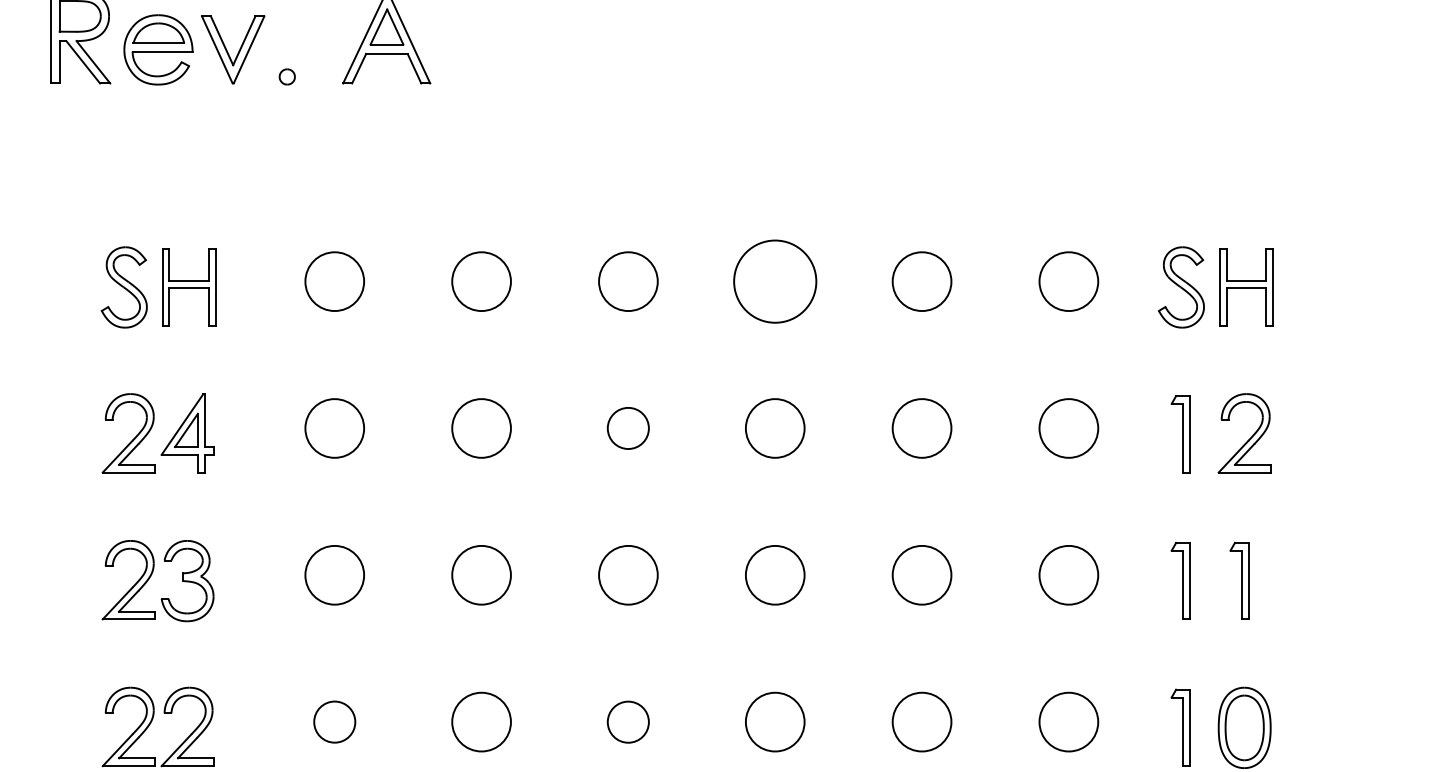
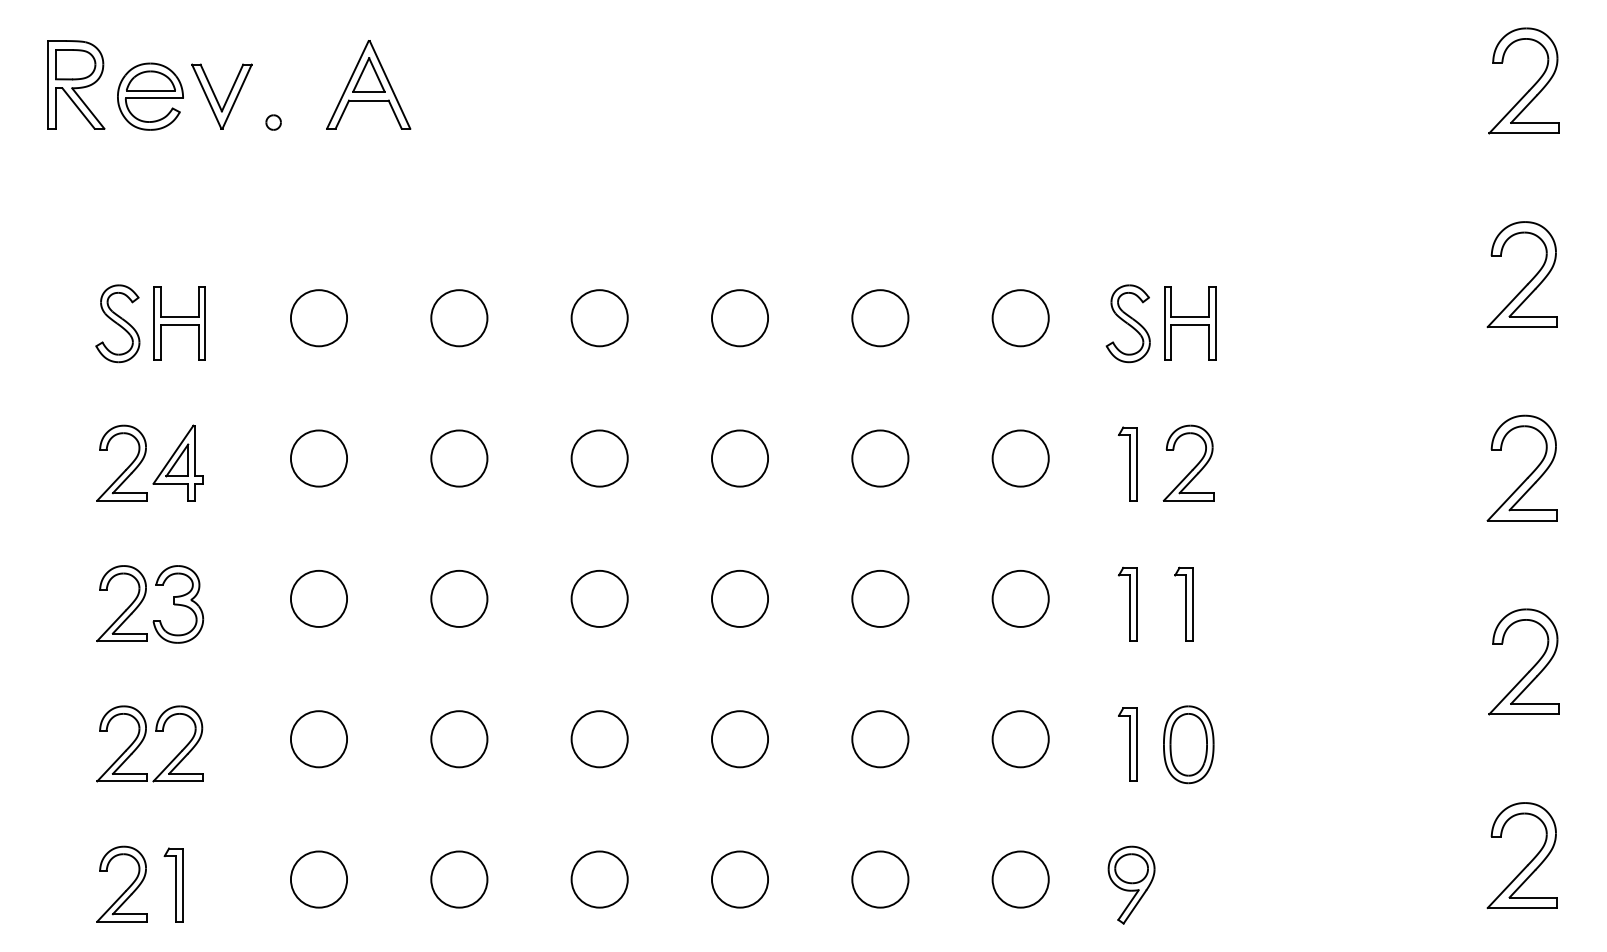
circle: (774, 281) -> (739, 318), size x0.71
circle: (628, 428) -> (599, 458), size x1.43
circle: (334, 722) -> (318, 739), size x1.43
circle: (628, 722) -> (599, 739), size x1.43

